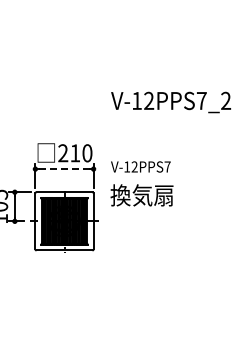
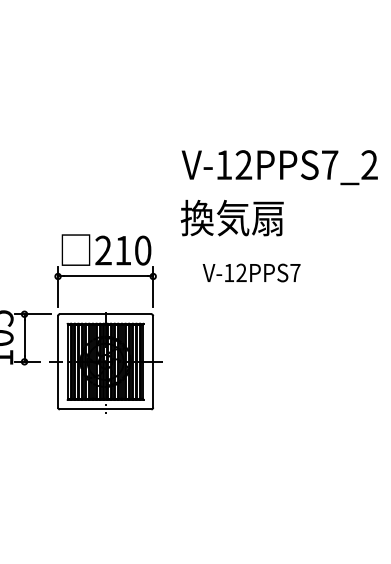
text: (140, 166) -> (251, 272), moved
line: (64, 169) -> (105, 277), dashed -> solid
text: (141, 195) -> (231, 218), moved

